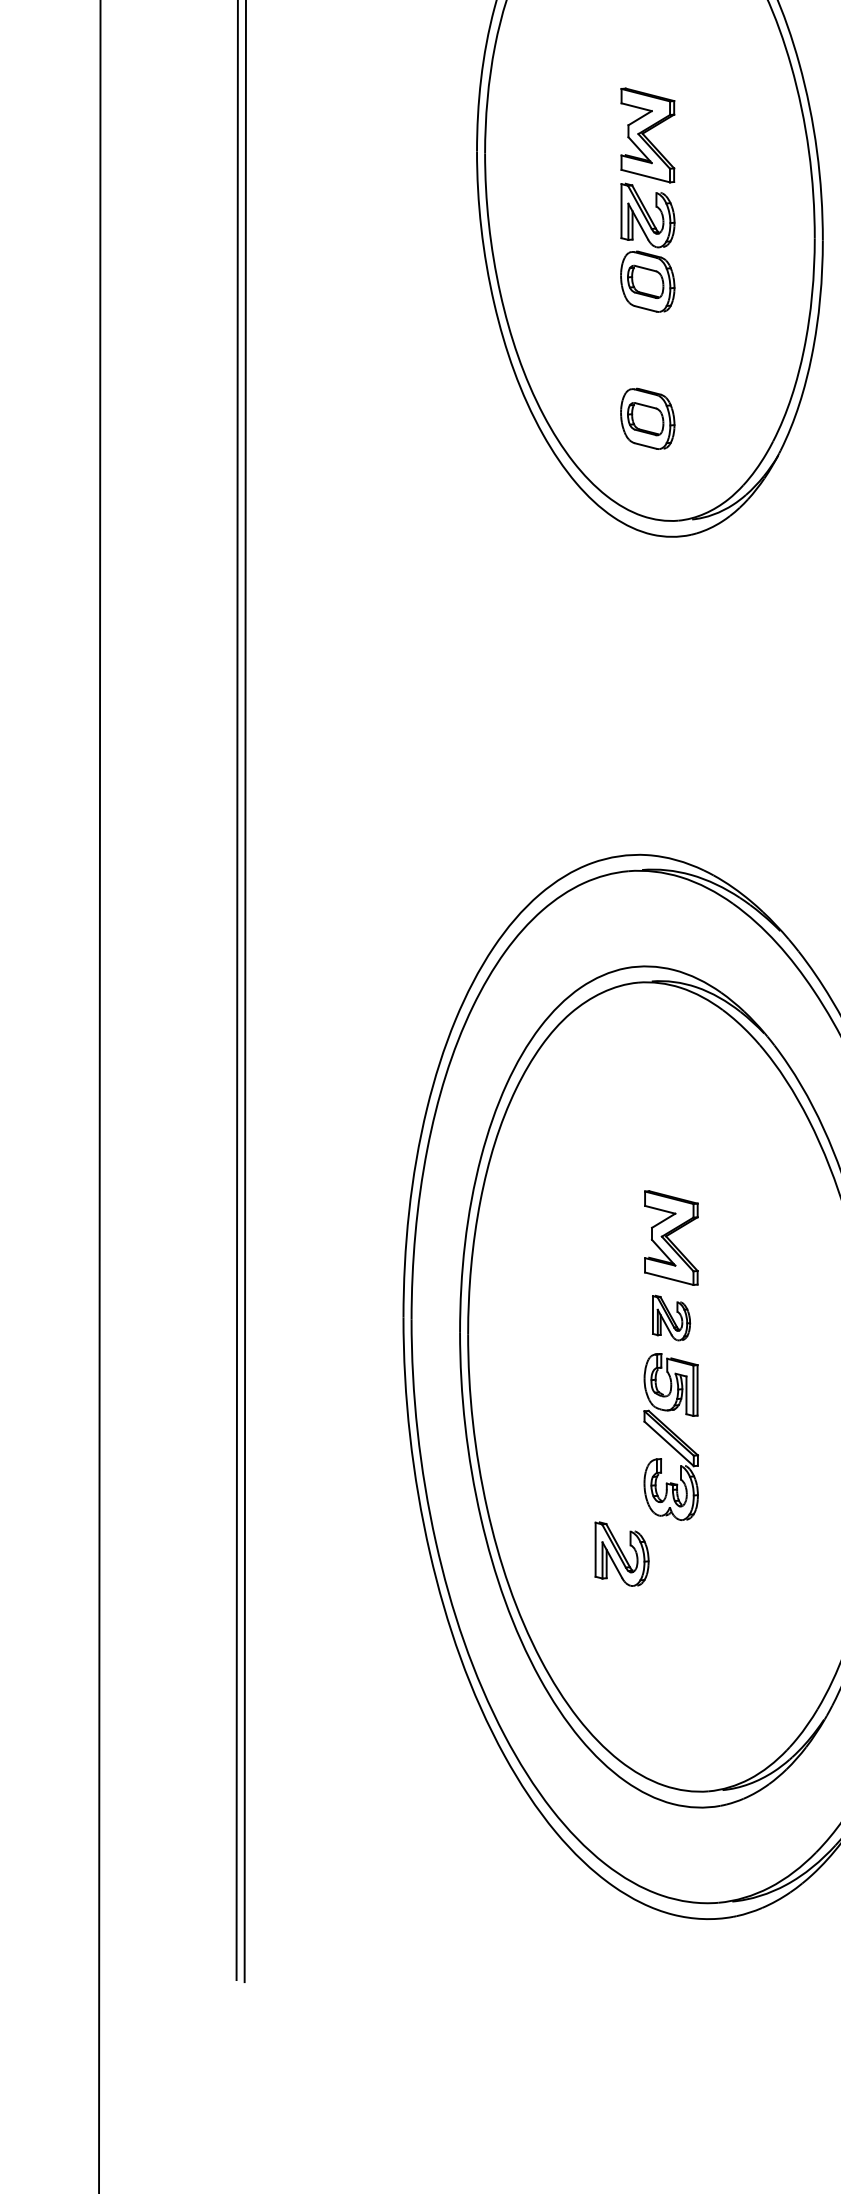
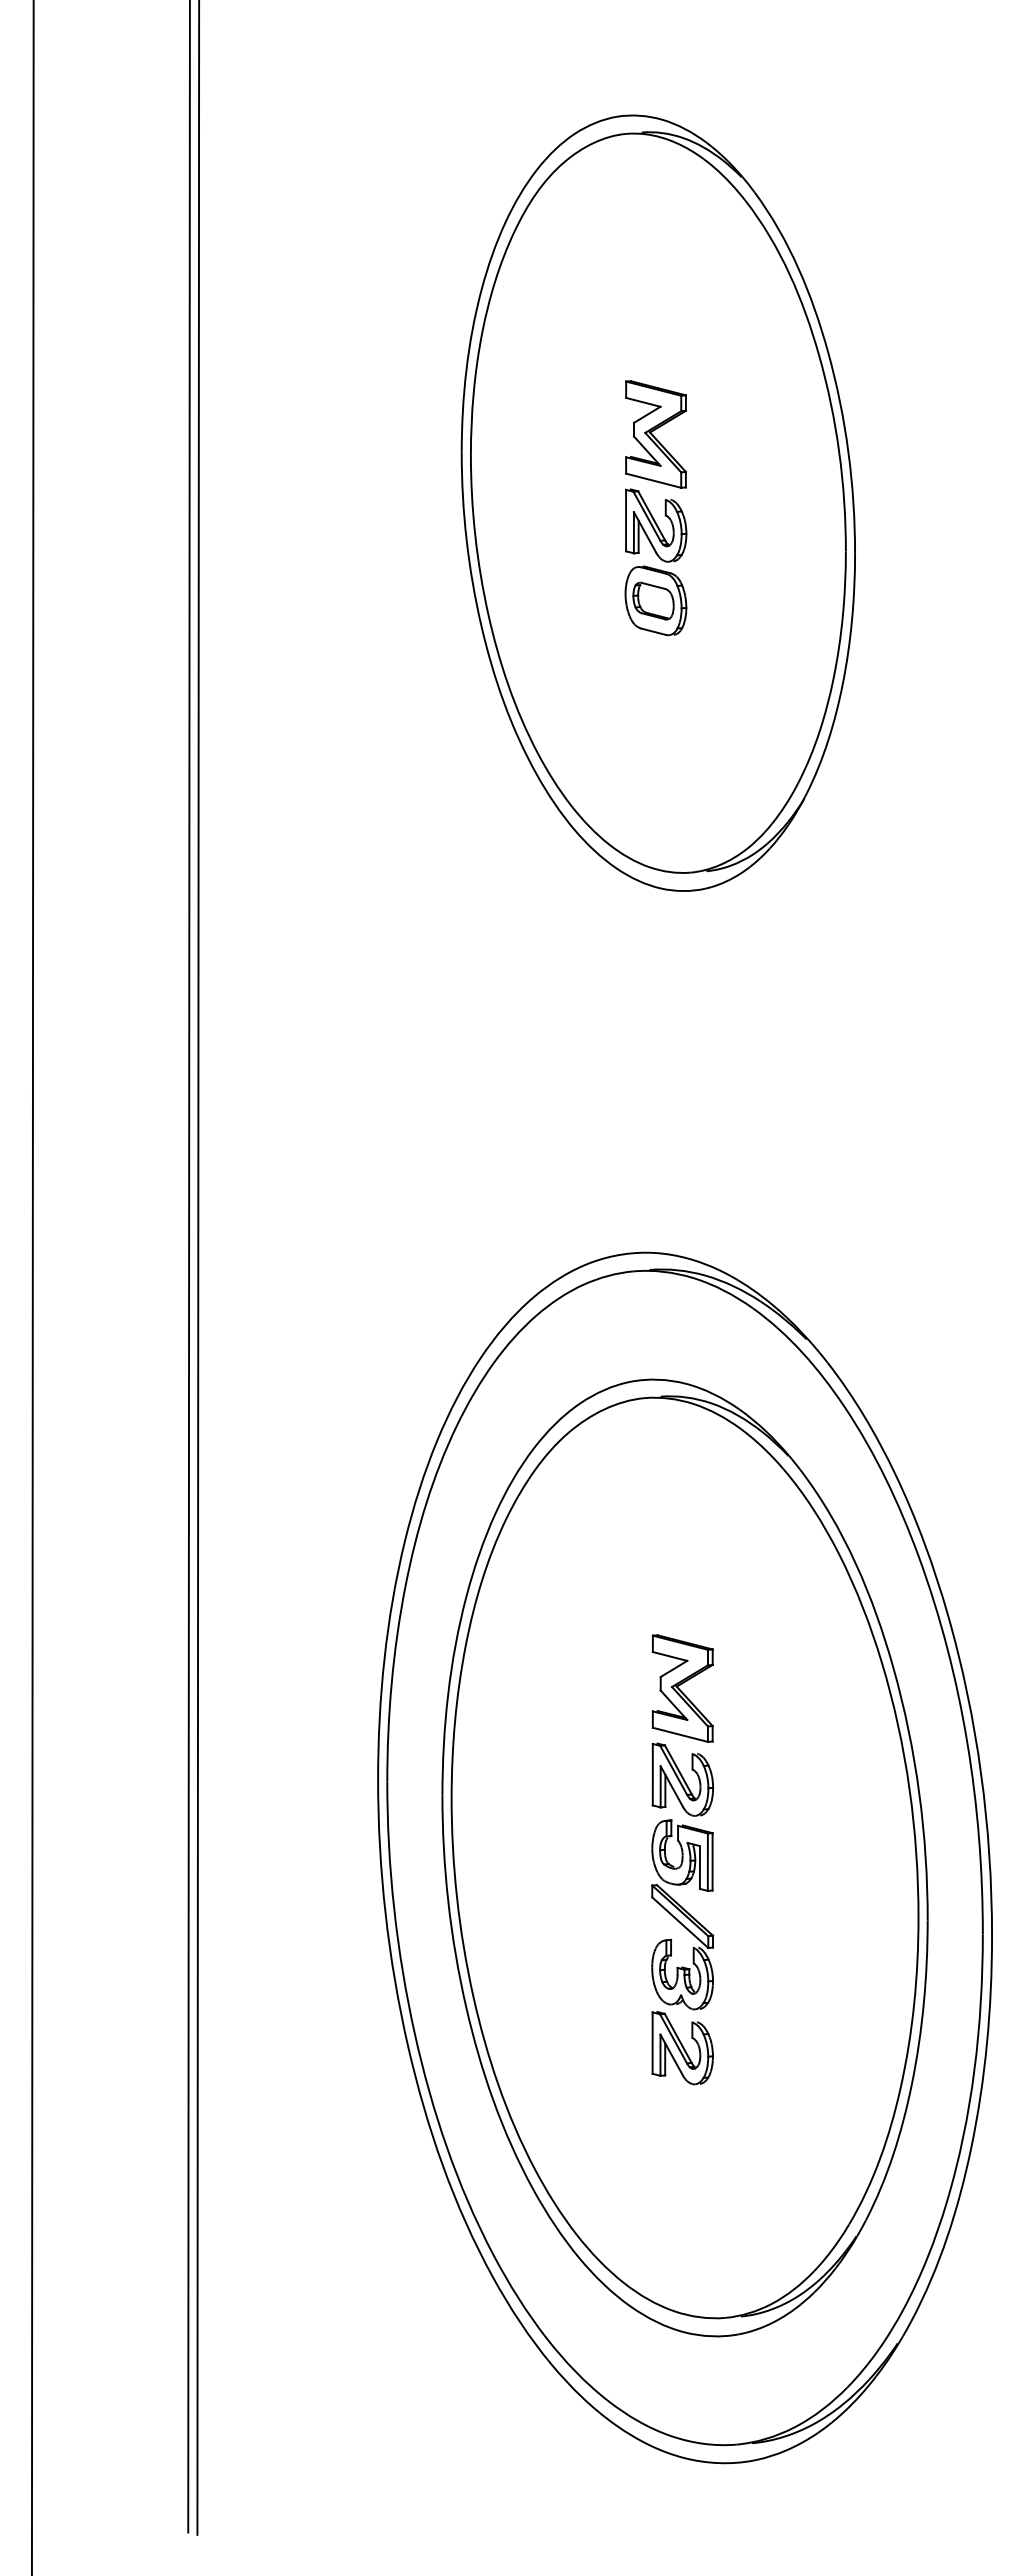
part: (647, 418) -> (655, 756), removed
part: (671, 1317) -> (682, 1779), size x1.43
part: (621, 1554) -> (682, 2048), moved

